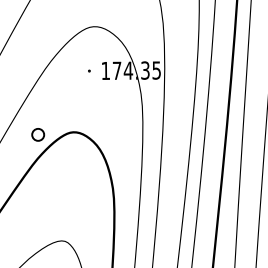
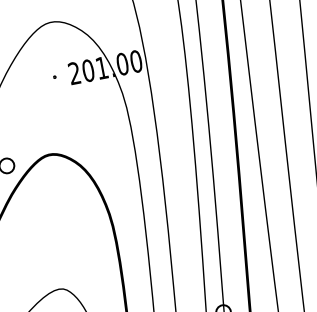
text: (131, 70) -> (105, 67), 174.35 -> 201.00

